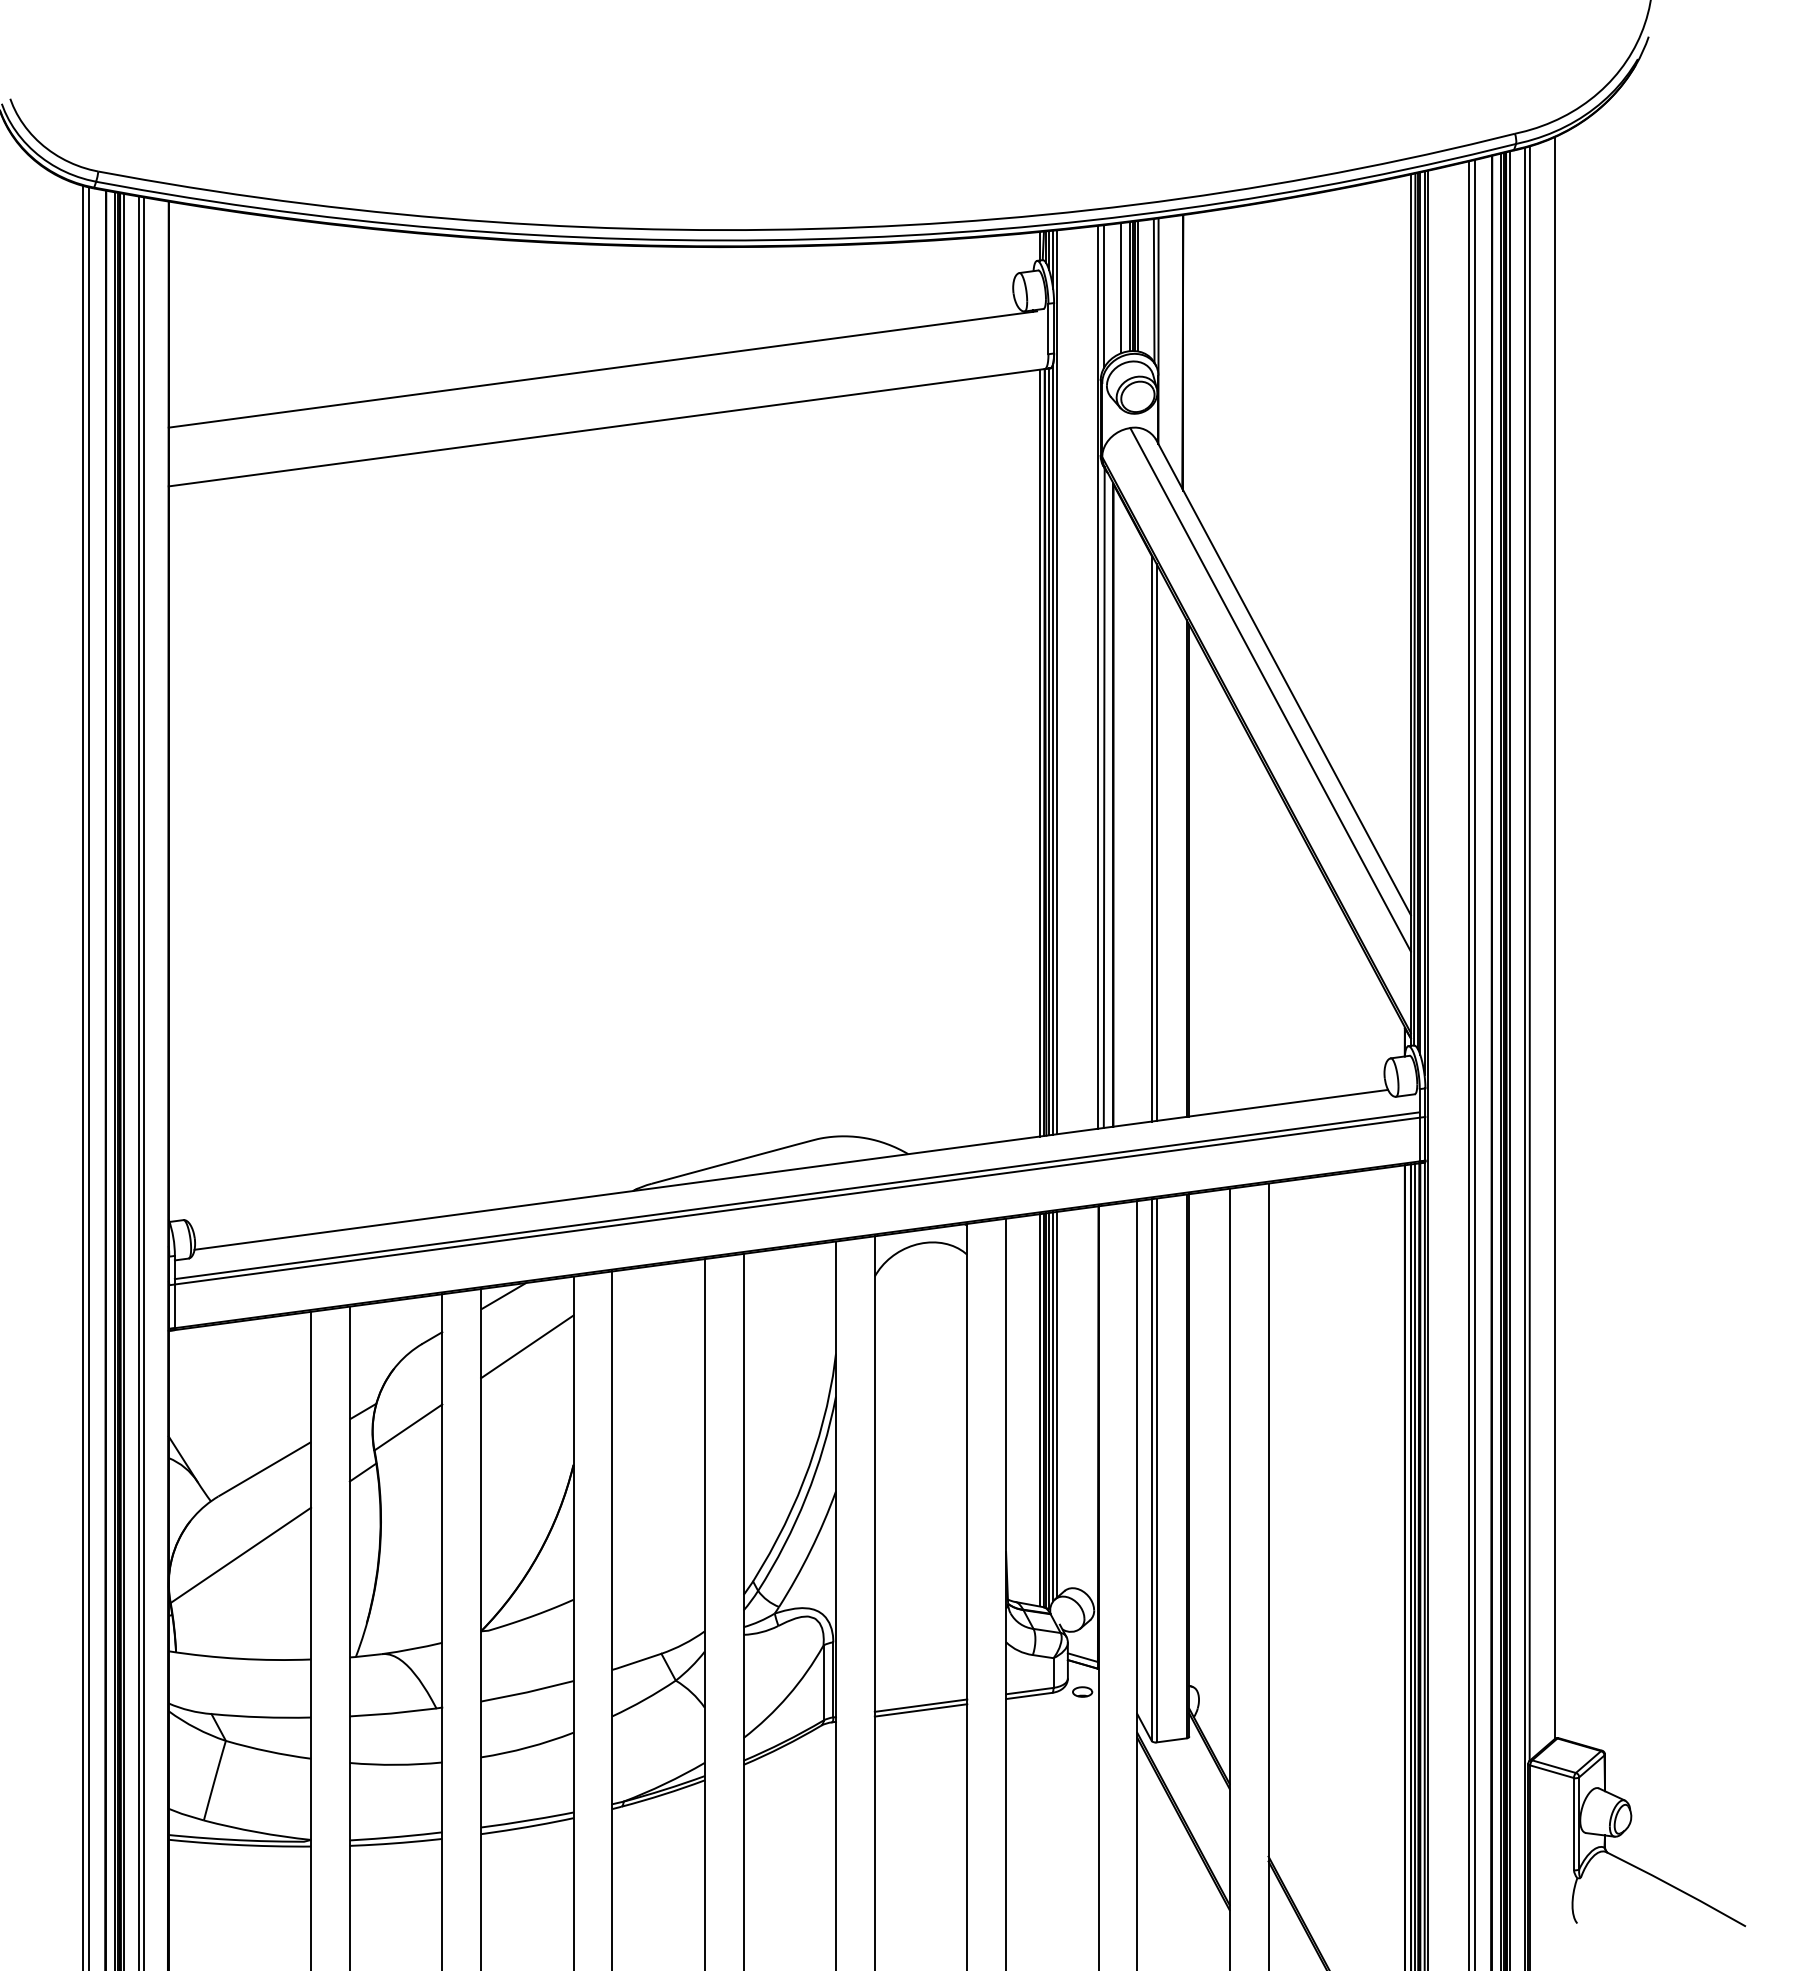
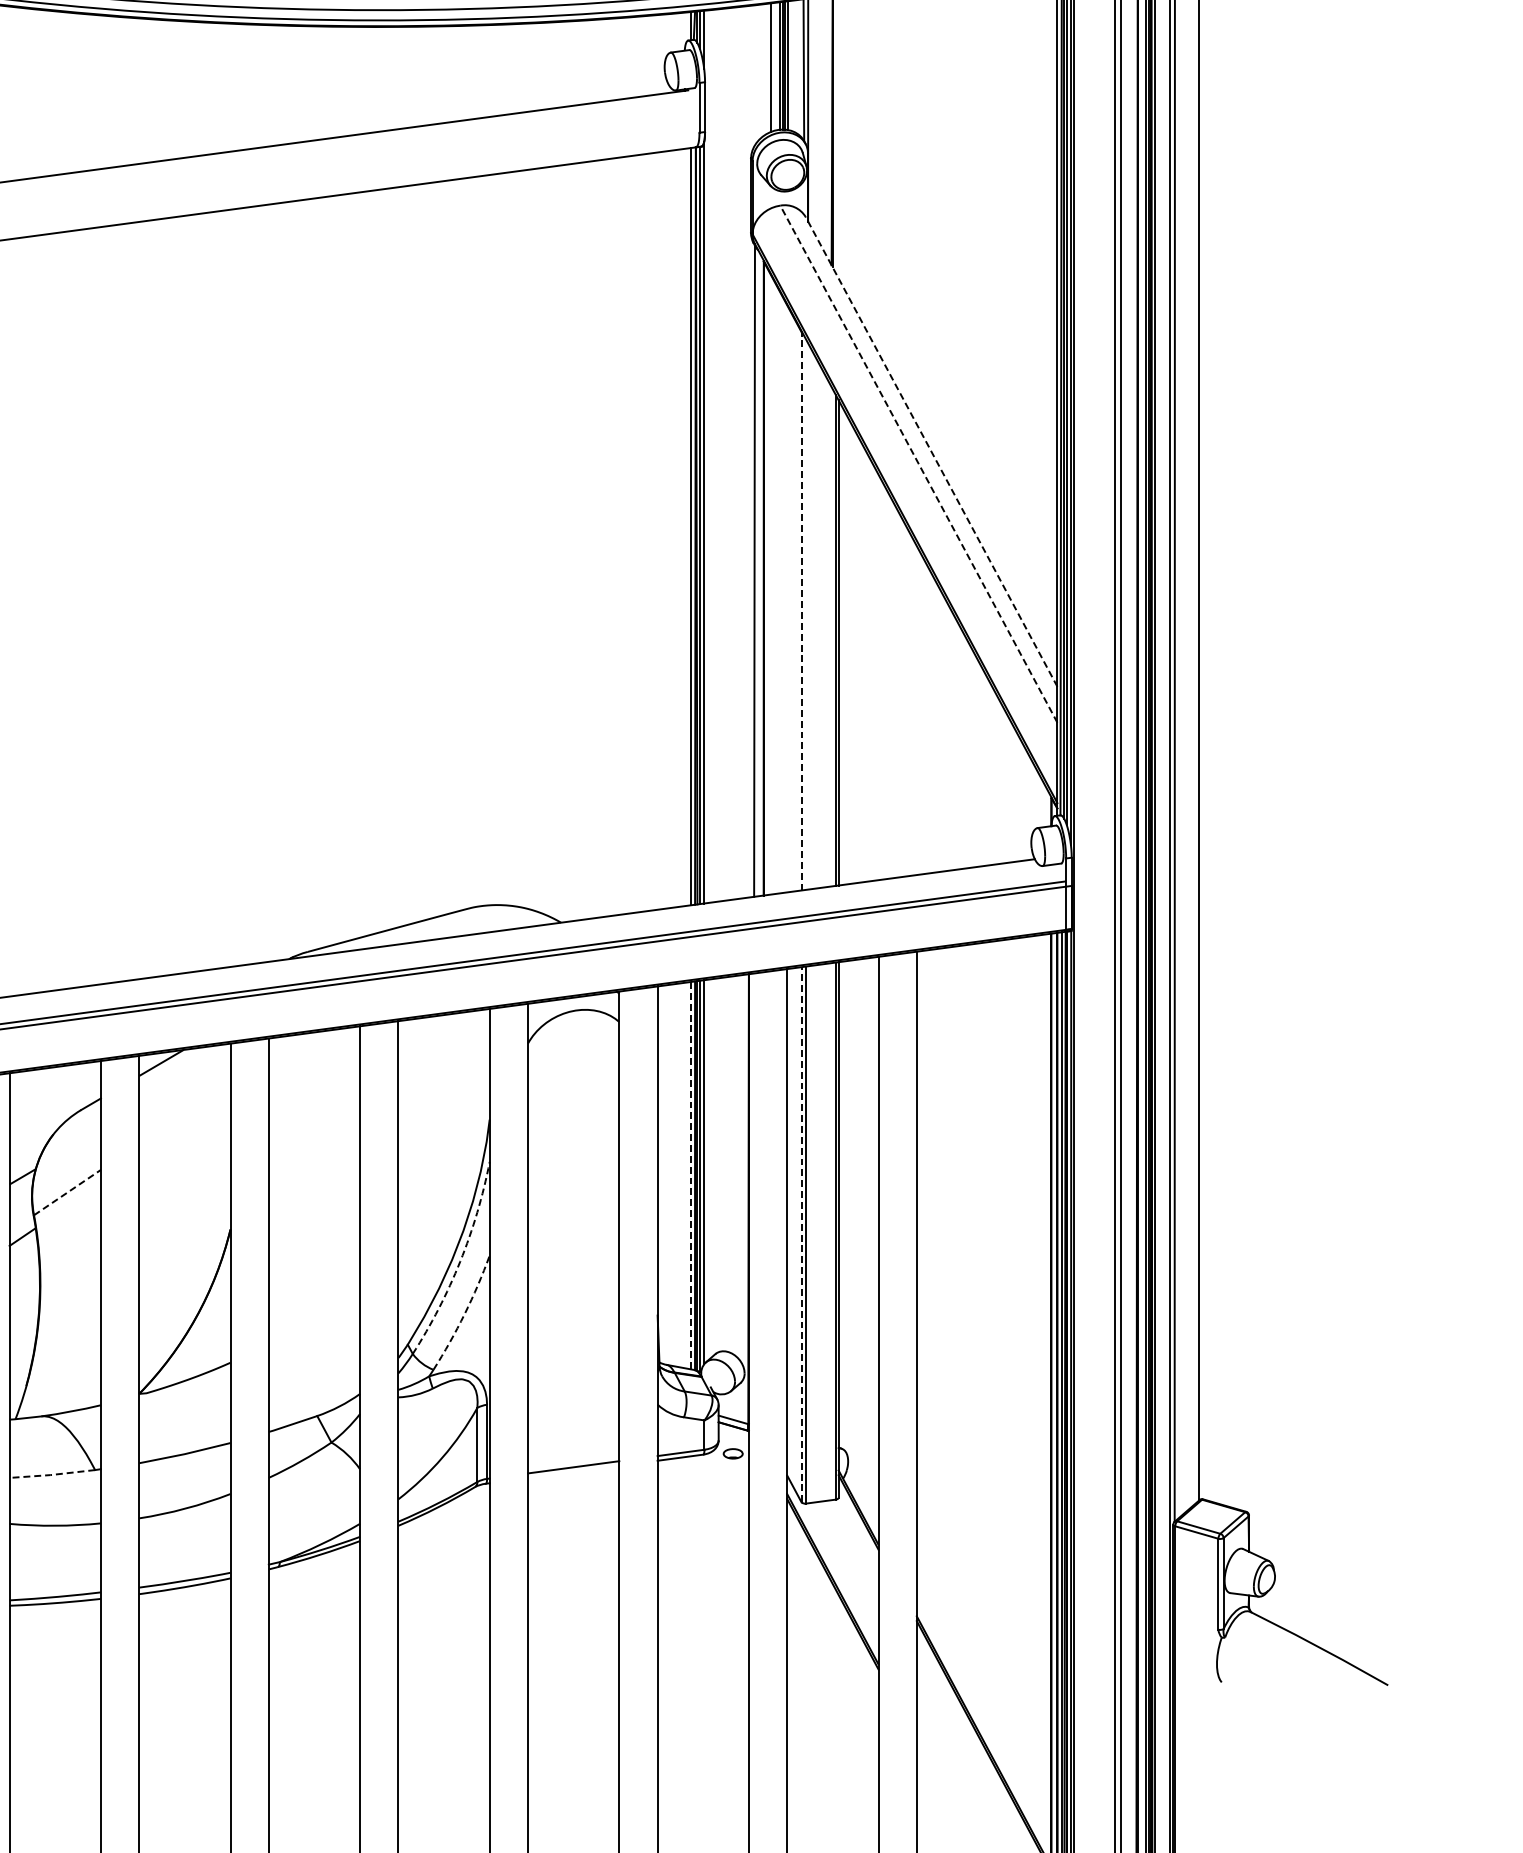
line: (1103, 296) -> (753, 75), removed
line: (1097, 676) -> (747, 450), removed
line: (1283, 677) -> (931, 451), solid -> dashed
line: (1056, 682) -> (707, 456), removed
line: (1270, 689) -> (918, 463), solid -> dashed
line: (1151, 838) -> (801, 610), solid -> dashed
line: (1156, 841) -> (806, 613), removed
line: (527, 1346) -> (185, 1112), removed
line: (1056, 1404) -> (707, 1169), removed
line: (1039, 1410) -> (690, 1175), solid -> dashed
line: (408, 1427) -> (67, 1192), solid -> dashed
line: (1151, 1470) -> (801, 1235), solid -> dashed
arc: (806, 1497) -> (460, 1261), solid -> dashed
arc: (810, 1550) -> (464, 1314), solid -> dashed
line: (920, 1710) -> (573, 1472), removed
line: (392, 1713) -> (51, 1475), solid -> dashed

